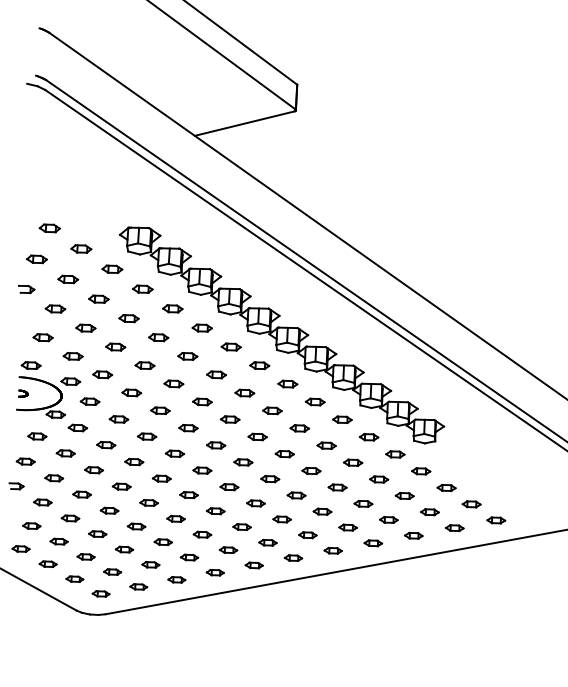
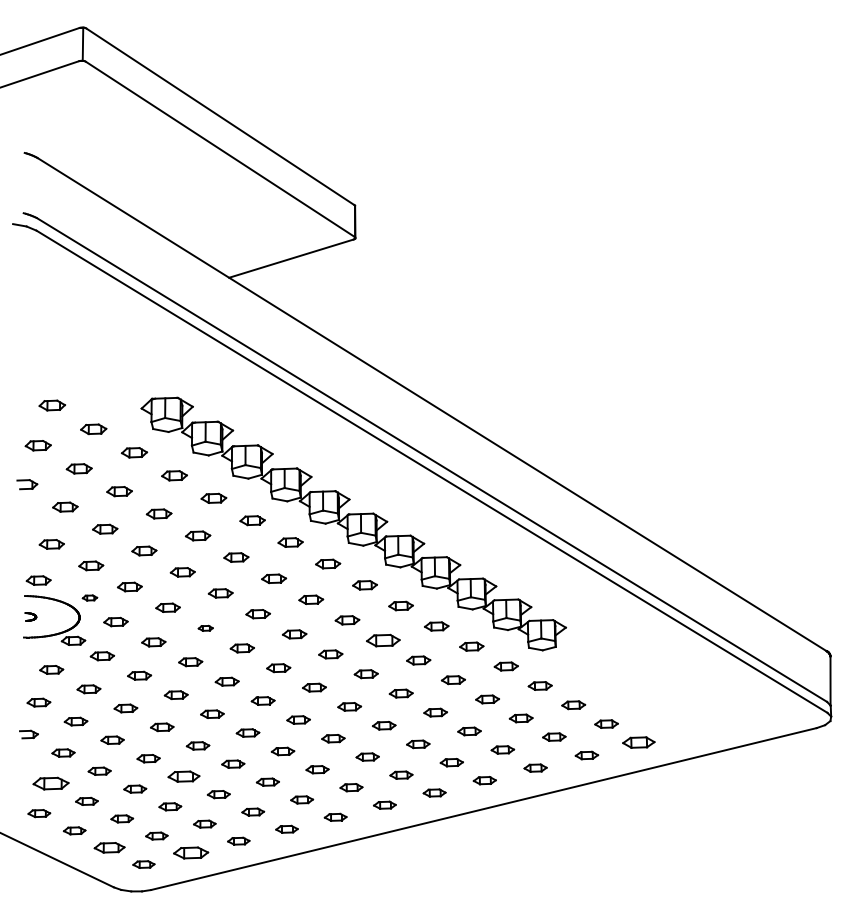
part: (70, 381) -> (89, 597), size x0.6
part: (160, 410) -> (205, 628), size x0.6
part: (299, 428) -> (383, 640), size x1.4
part: (495, 520) -> (638, 742), size x1.4
part: (32, 525) -> (51, 783), size x1.6
part: (136, 526) -> (183, 776), size x1.4
part: (74, 578) -> (109, 847), size x1.4
part: (138, 586) -> (190, 852), size x1.6

